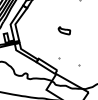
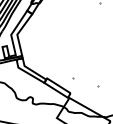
part: (64, 30) -> (79, 42), removed

